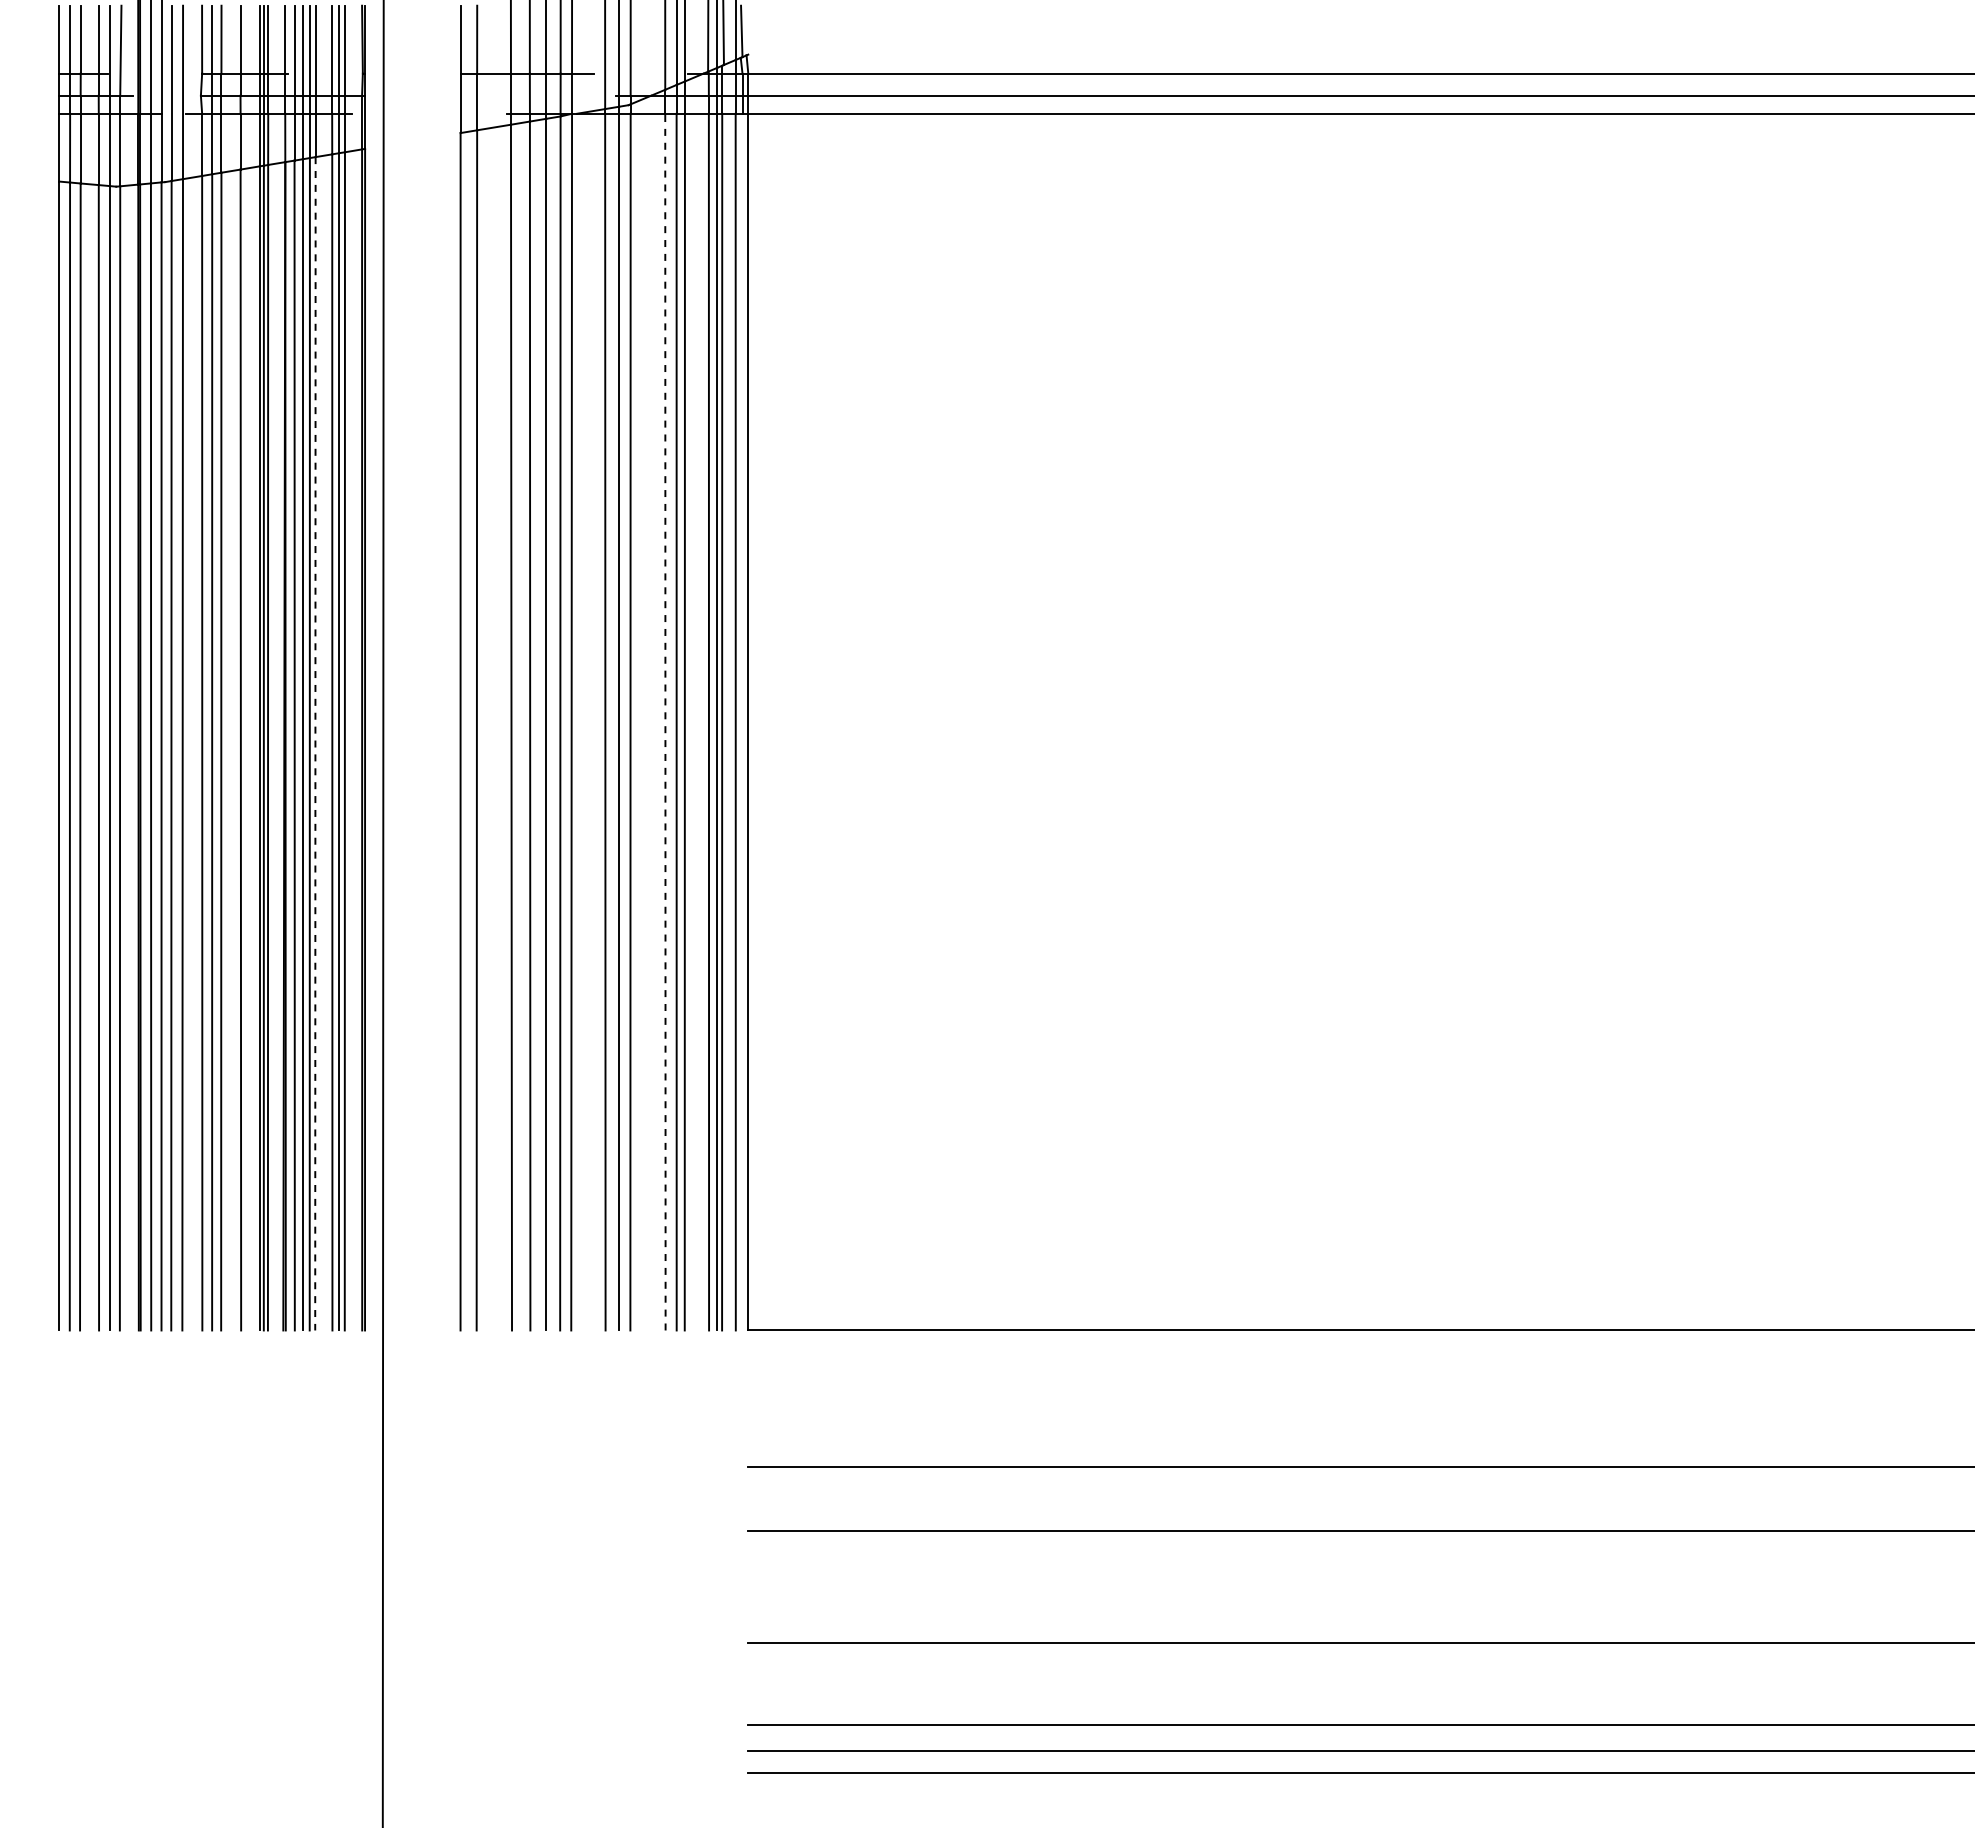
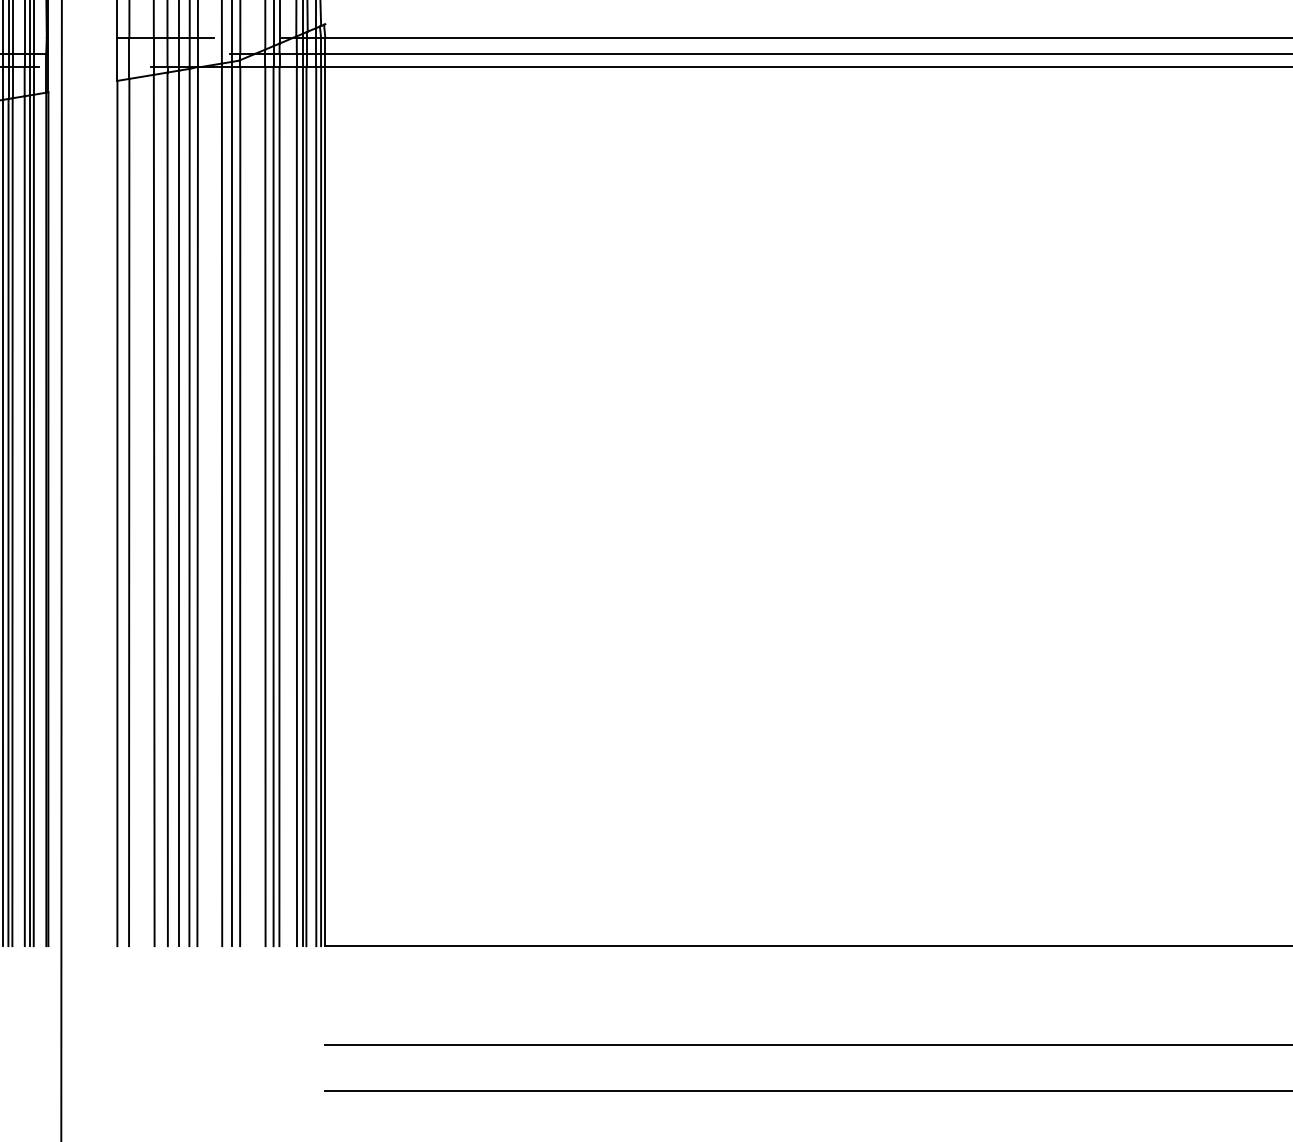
line: (665, 721) -> (265, 506), dashed -> solid
line: (742, 721) -> (321, 506), added
line: (315, 743) -> (12, 521), dashed -> solid

